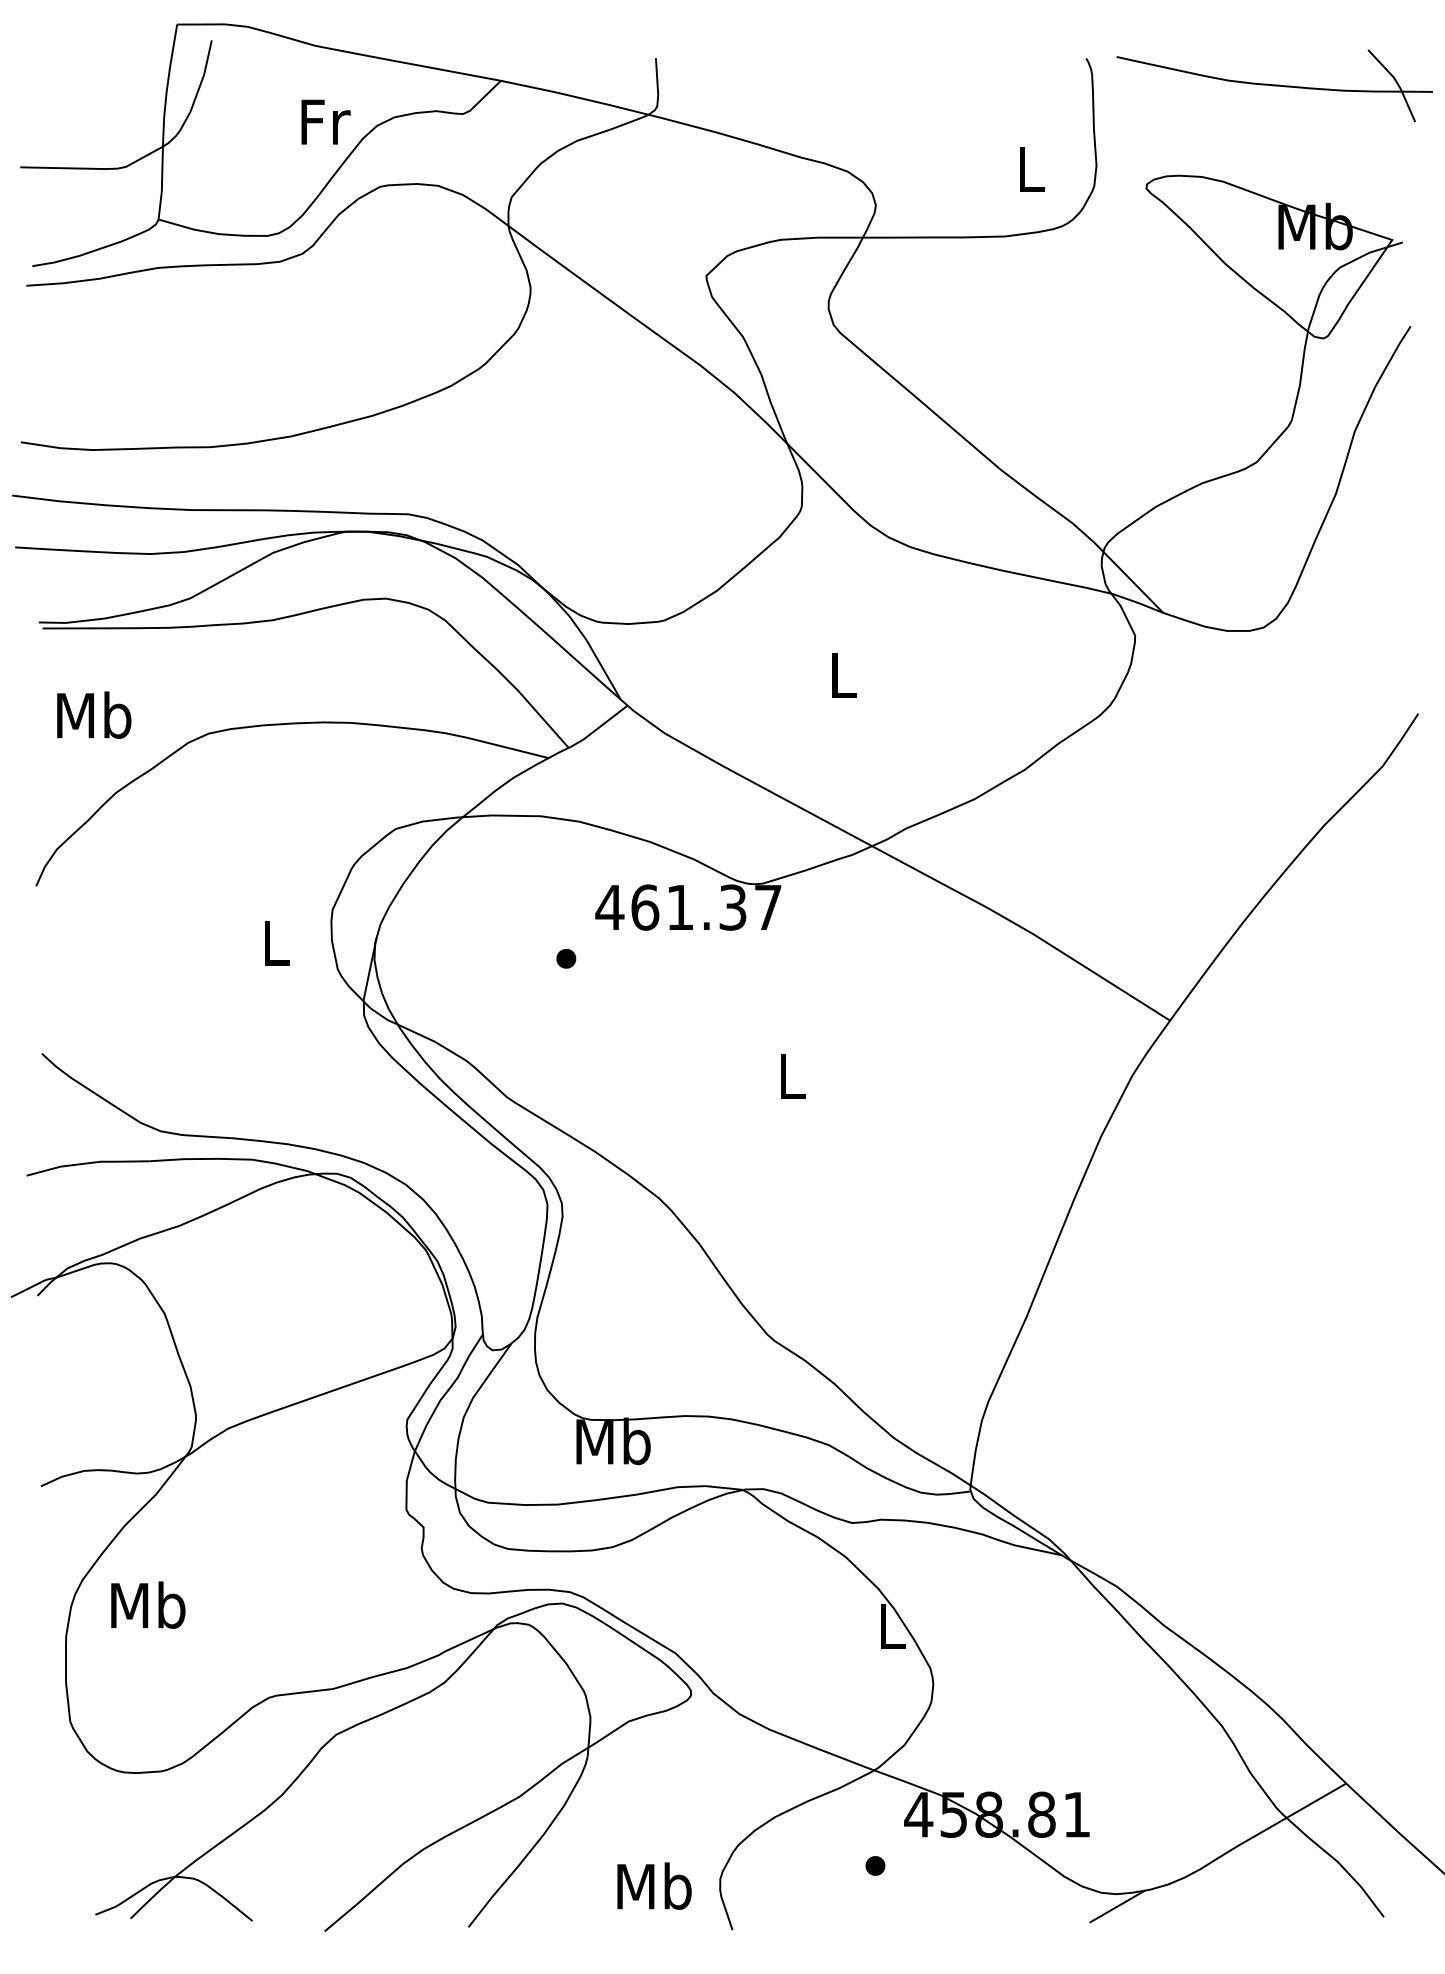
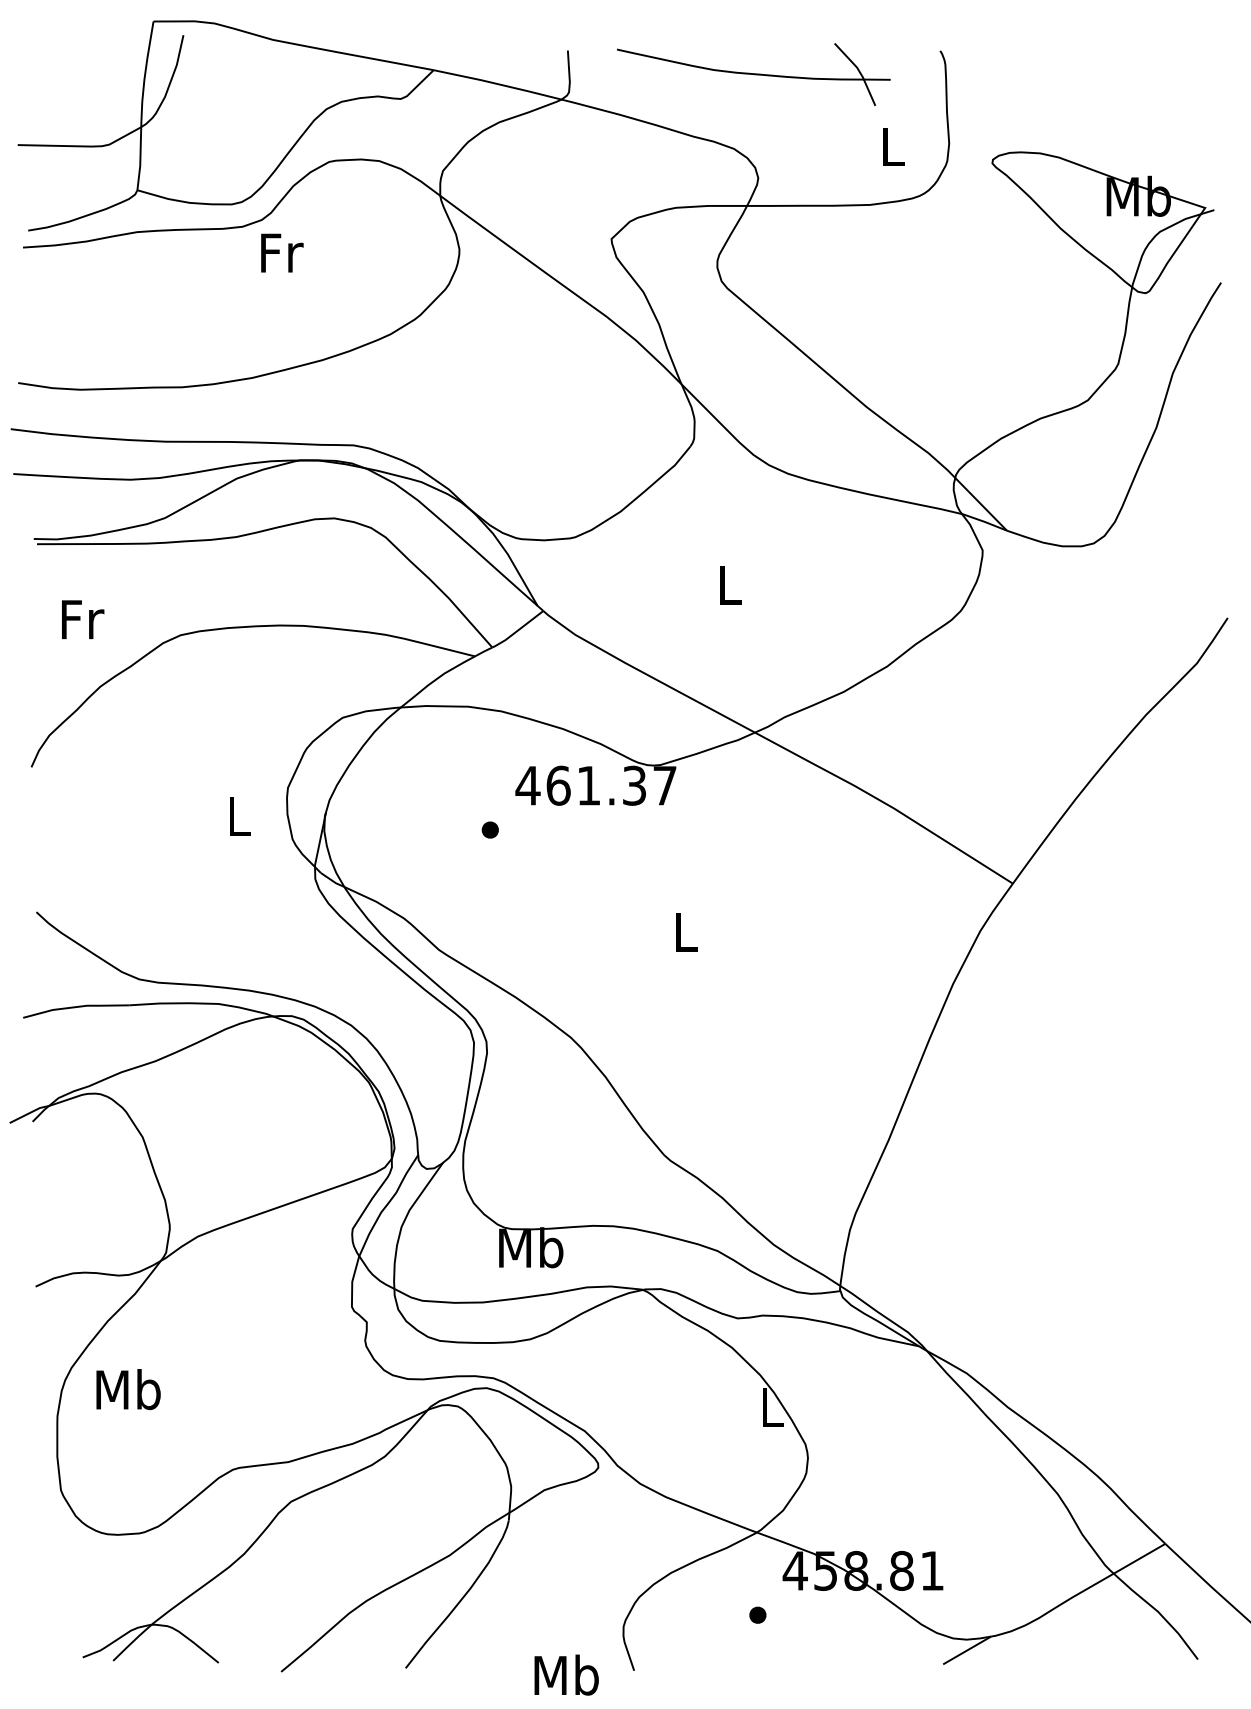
part: (1274, 85) -> (753, 74), moved
text: (325, 121) -> (281, 252), moved
text: (94, 714) -> (81, 618), Mb -> Fr
text: (654, 1885) -> (566, 1674), moved

